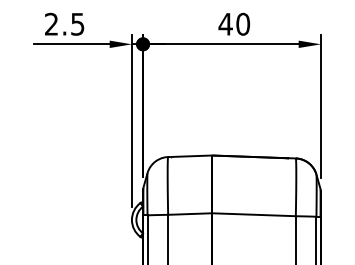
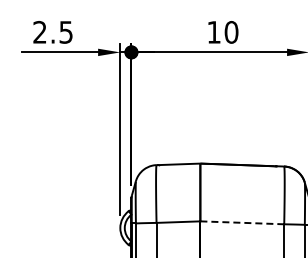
text: (225, 24) -> (213, 32), 40 -> 10
line: (253, 214) -> (241, 222), solid -> dashed

